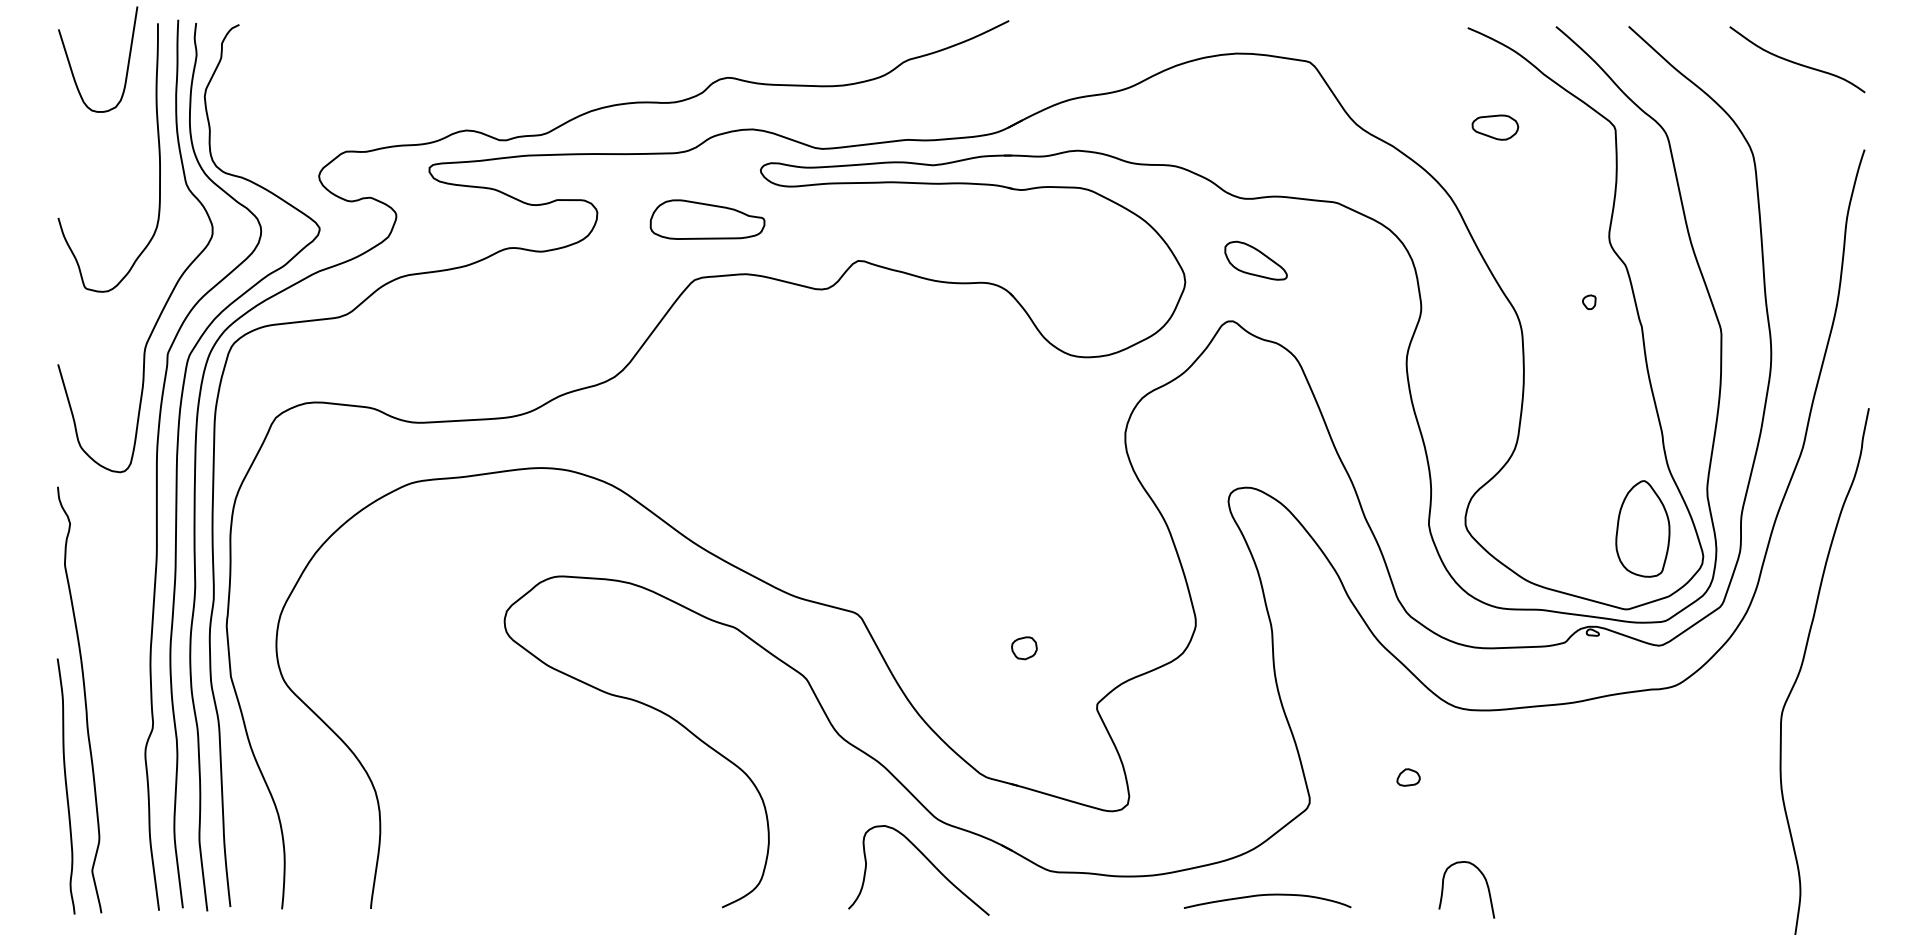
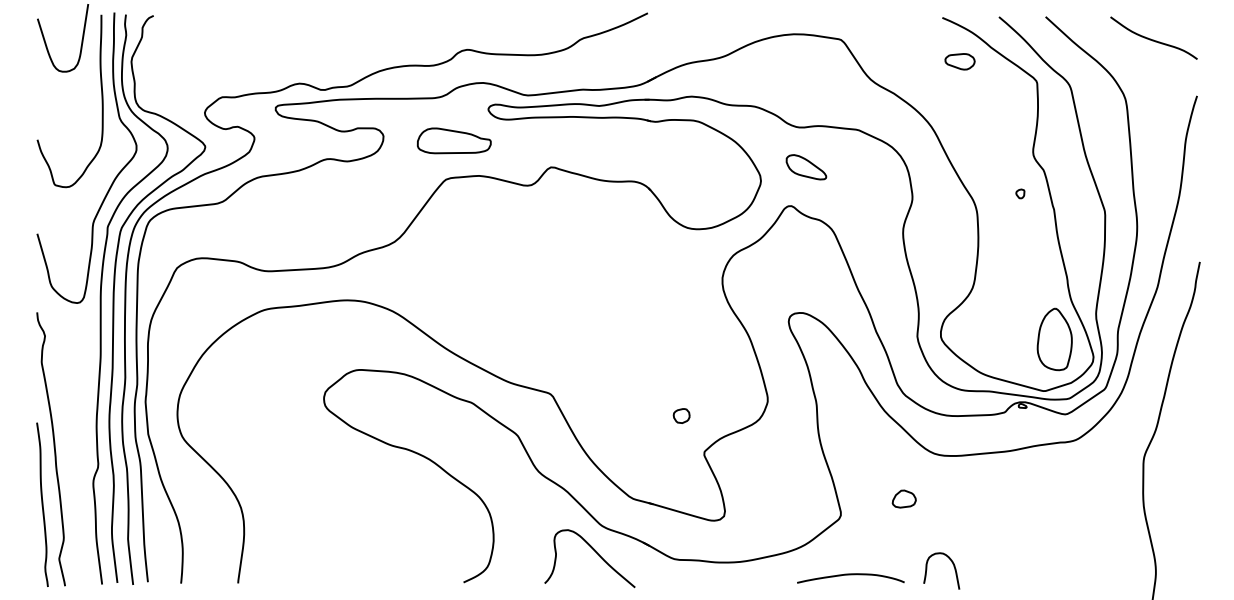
part: (1494, 127) -> (959, 61), moved
part: (1024, 647) -> (681, 415), moved
part: (1408, 776) -> (904, 498), size x1.6
curve: (1267, 896) -> (850, 575), moved

